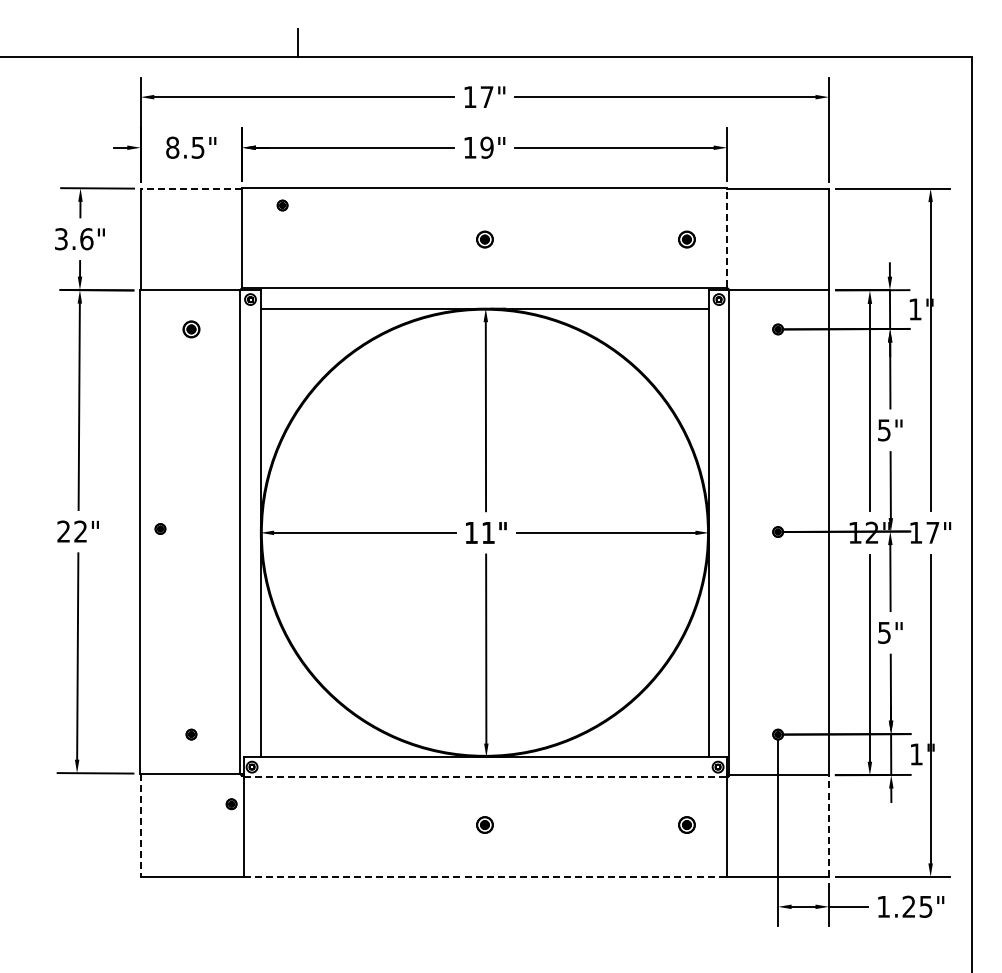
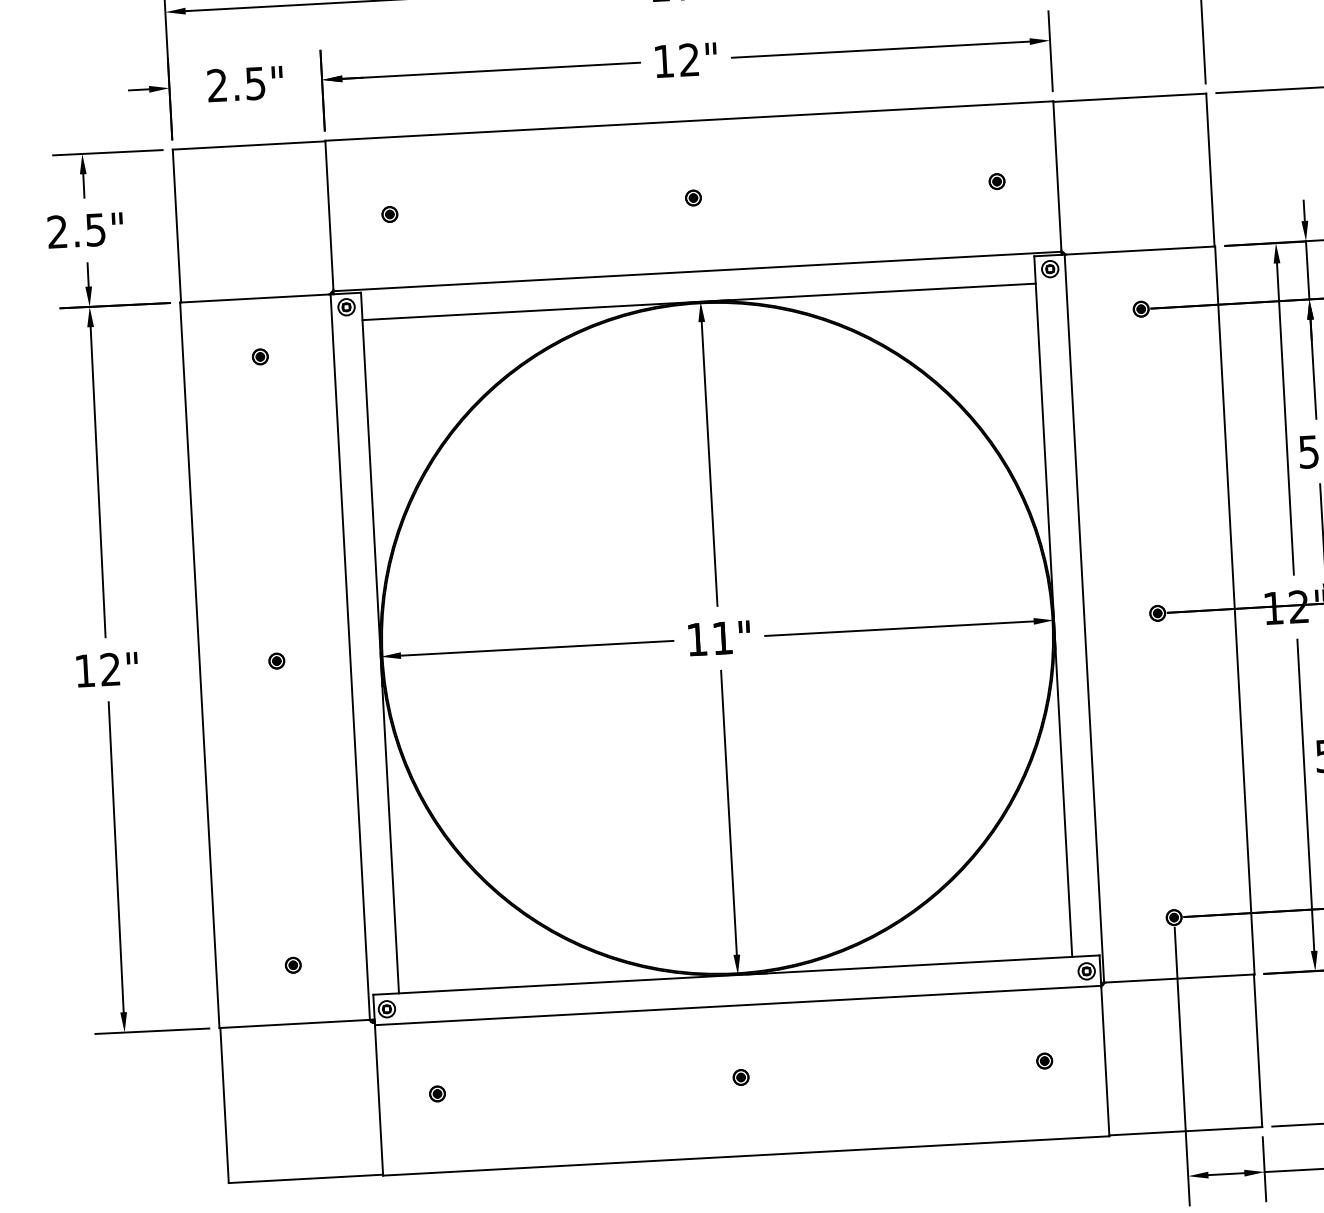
text: (172, 147) -> (217, 85), 8.5" -> 2.5"
text: (486, 147) -> (688, 59), 19" -> 12"
line: (191, 188) -> (248, 145), dashed -> solid
part: (282, 205) -> (389, 214), moved
line: (727, 237) -> (1057, 175), dashed -> solid
text: (73, 239) -> (75, 231), 3.6" -> 2.5"
part: (484, 239) -> (693, 198), size x0.62
part: (686, 239) -> (996, 181), size x0.62
part: (191, 329) -> (260, 356), size x0.62
part: (160, 528) -> (276, 660), moved
text: (63, 531) -> (84, 670), 22" -> 12"
line: (485, 777) -> (738, 1005), dashed -> solid
part: (231, 804) -> (437, 1094), moved
line: (140, 825) -> (224, 1105), dashed -> solid
part: (484, 825) -> (740, 1077), size x0.62
part: (686, 825) -> (1044, 1061), size x0.62
line: (829, 826) -> (1258, 1051), dashed -> solid
line: (485, 877) -> (746, 1155), dashed -> solid

